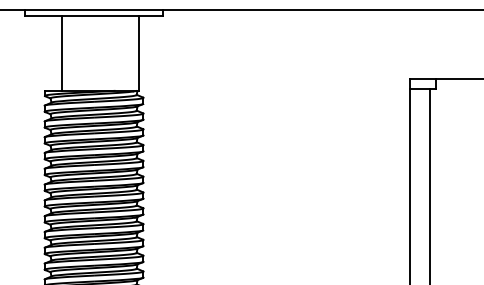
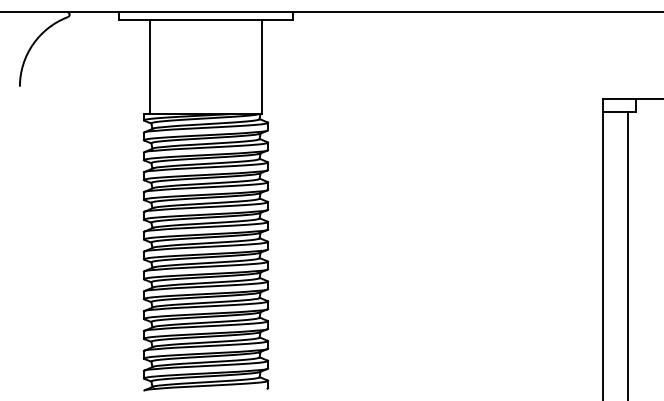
line: (61, 53) -> (150, 66), moved

